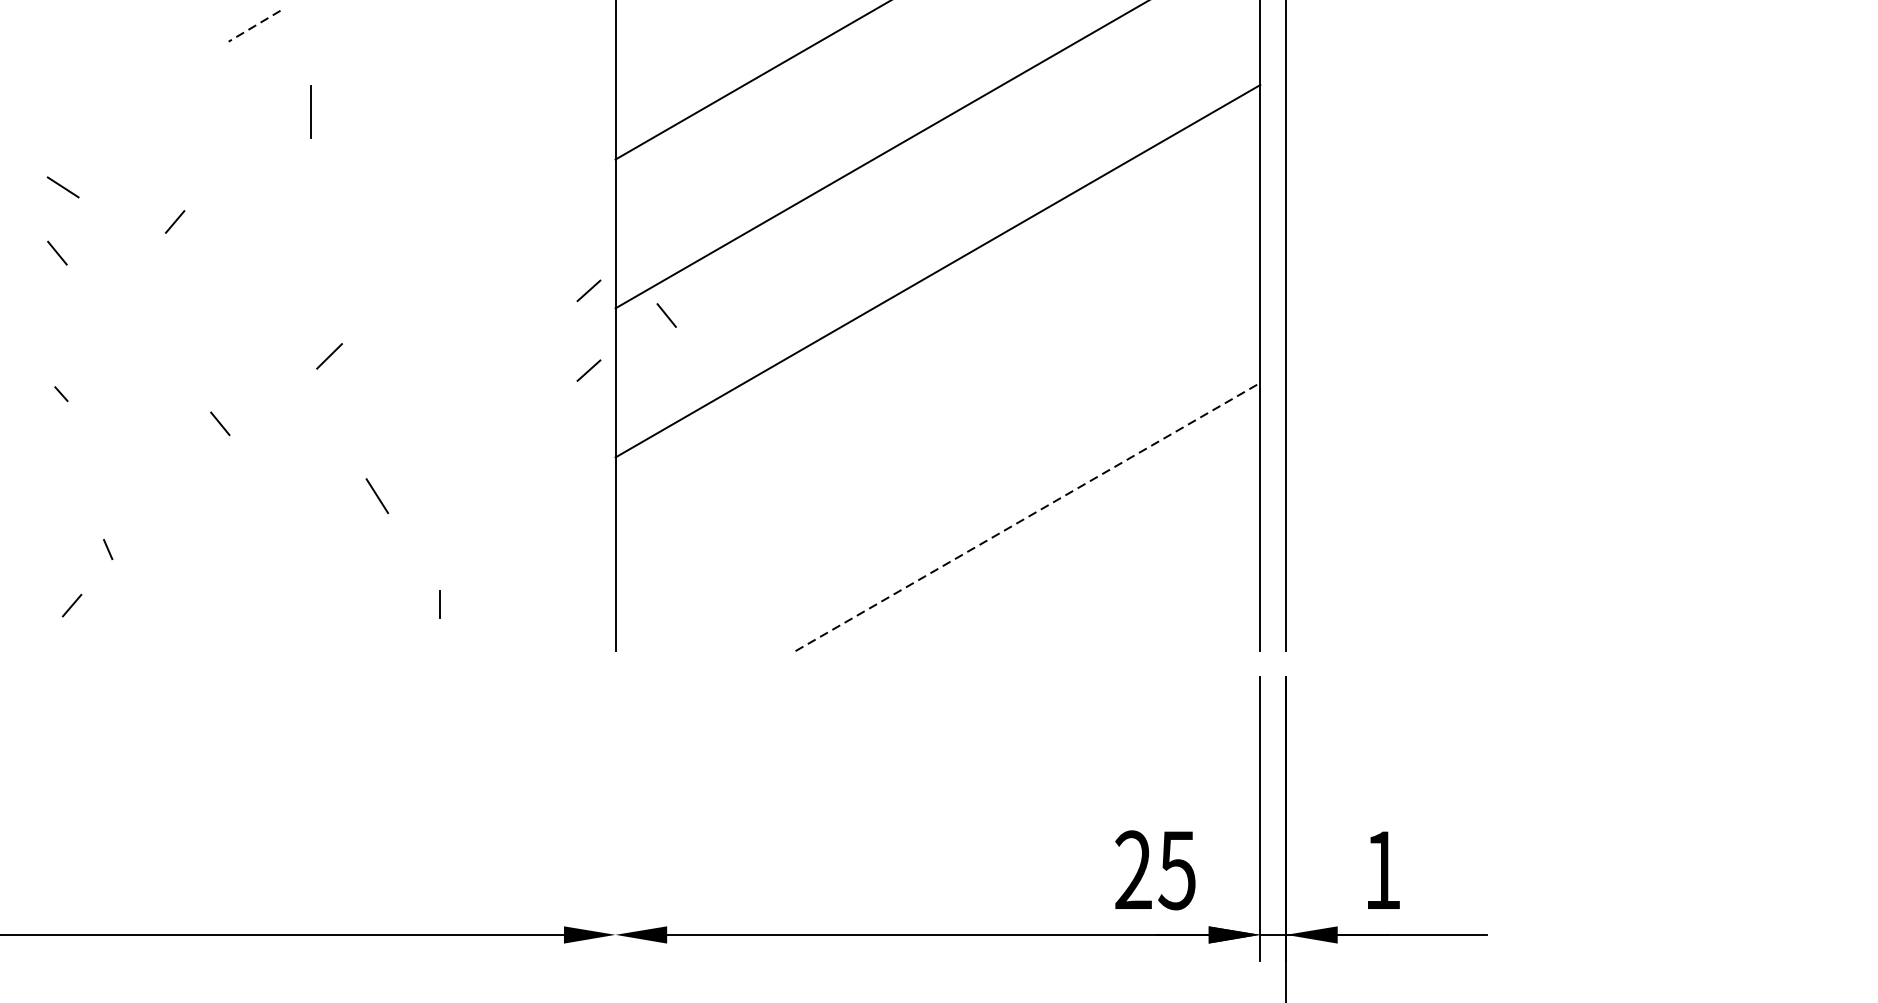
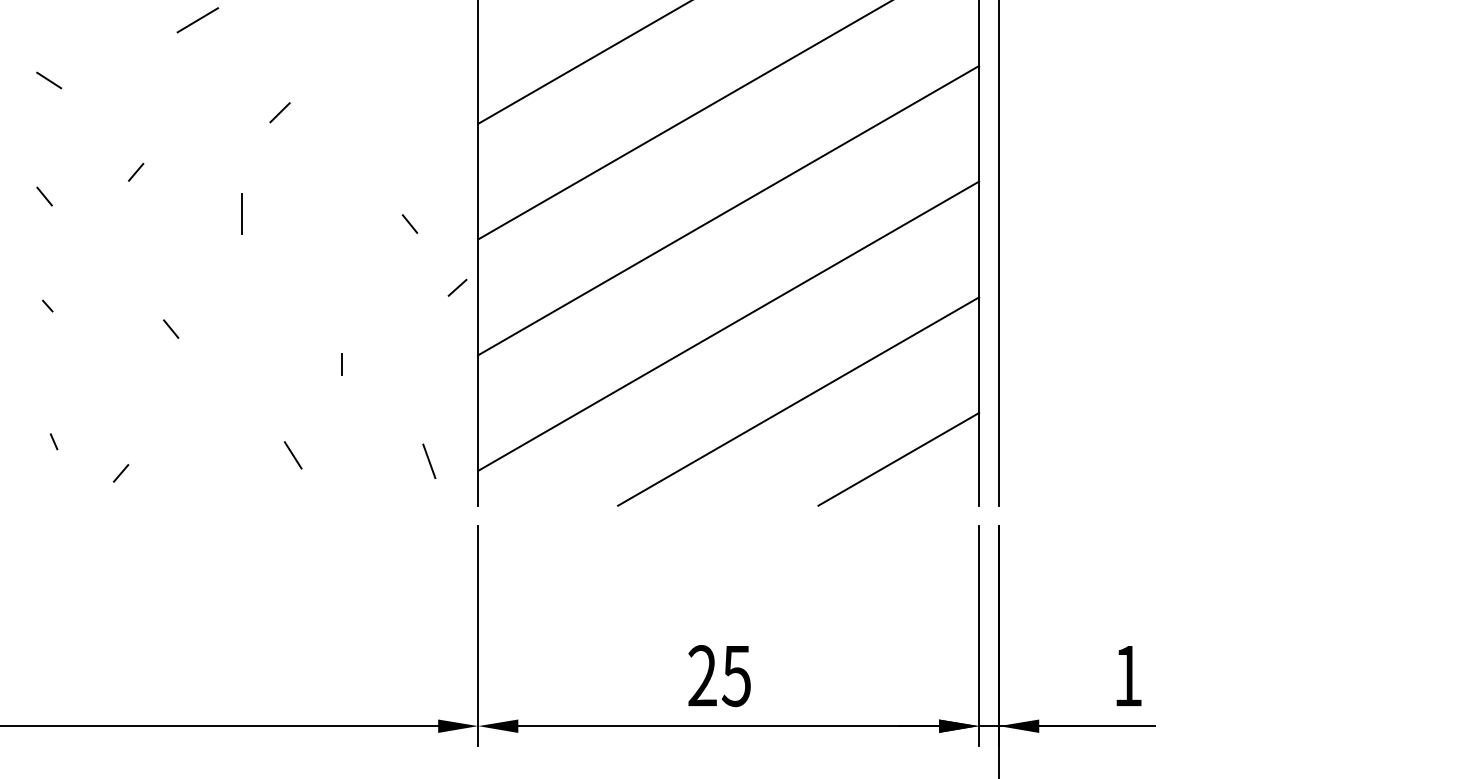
line: (254, 26) -> (197, 20), dashed -> solid
line: (310, 111) -> (241, 213), moved
line: (62, 187) -> (48, 80), moved
line: (588, 290) -> (457, 225), removed
line: (666, 314) -> (409, 223), moved
line: (328, 356) -> (279, 112), moved
line: (937, 419) -> (728, 325), added
line: (377, 496) -> (293, 455), moved
line: (1029, 516) -> (799, 401), dashed -> solid
line: (107, 549) -> (53, 441), moved
line: (1156, 590) -> (898, 458), added
line: (552, 594) -> (429, 461), added
line: (439, 604) -> (341, 364), moved
line: (71, 605) -> (120, 473), moved
line: (615, 818) -> (478, 635), added
text: (1383, 869) -> (1128, 675), moved
text: (1155, 870) -> (719, 676), moved

